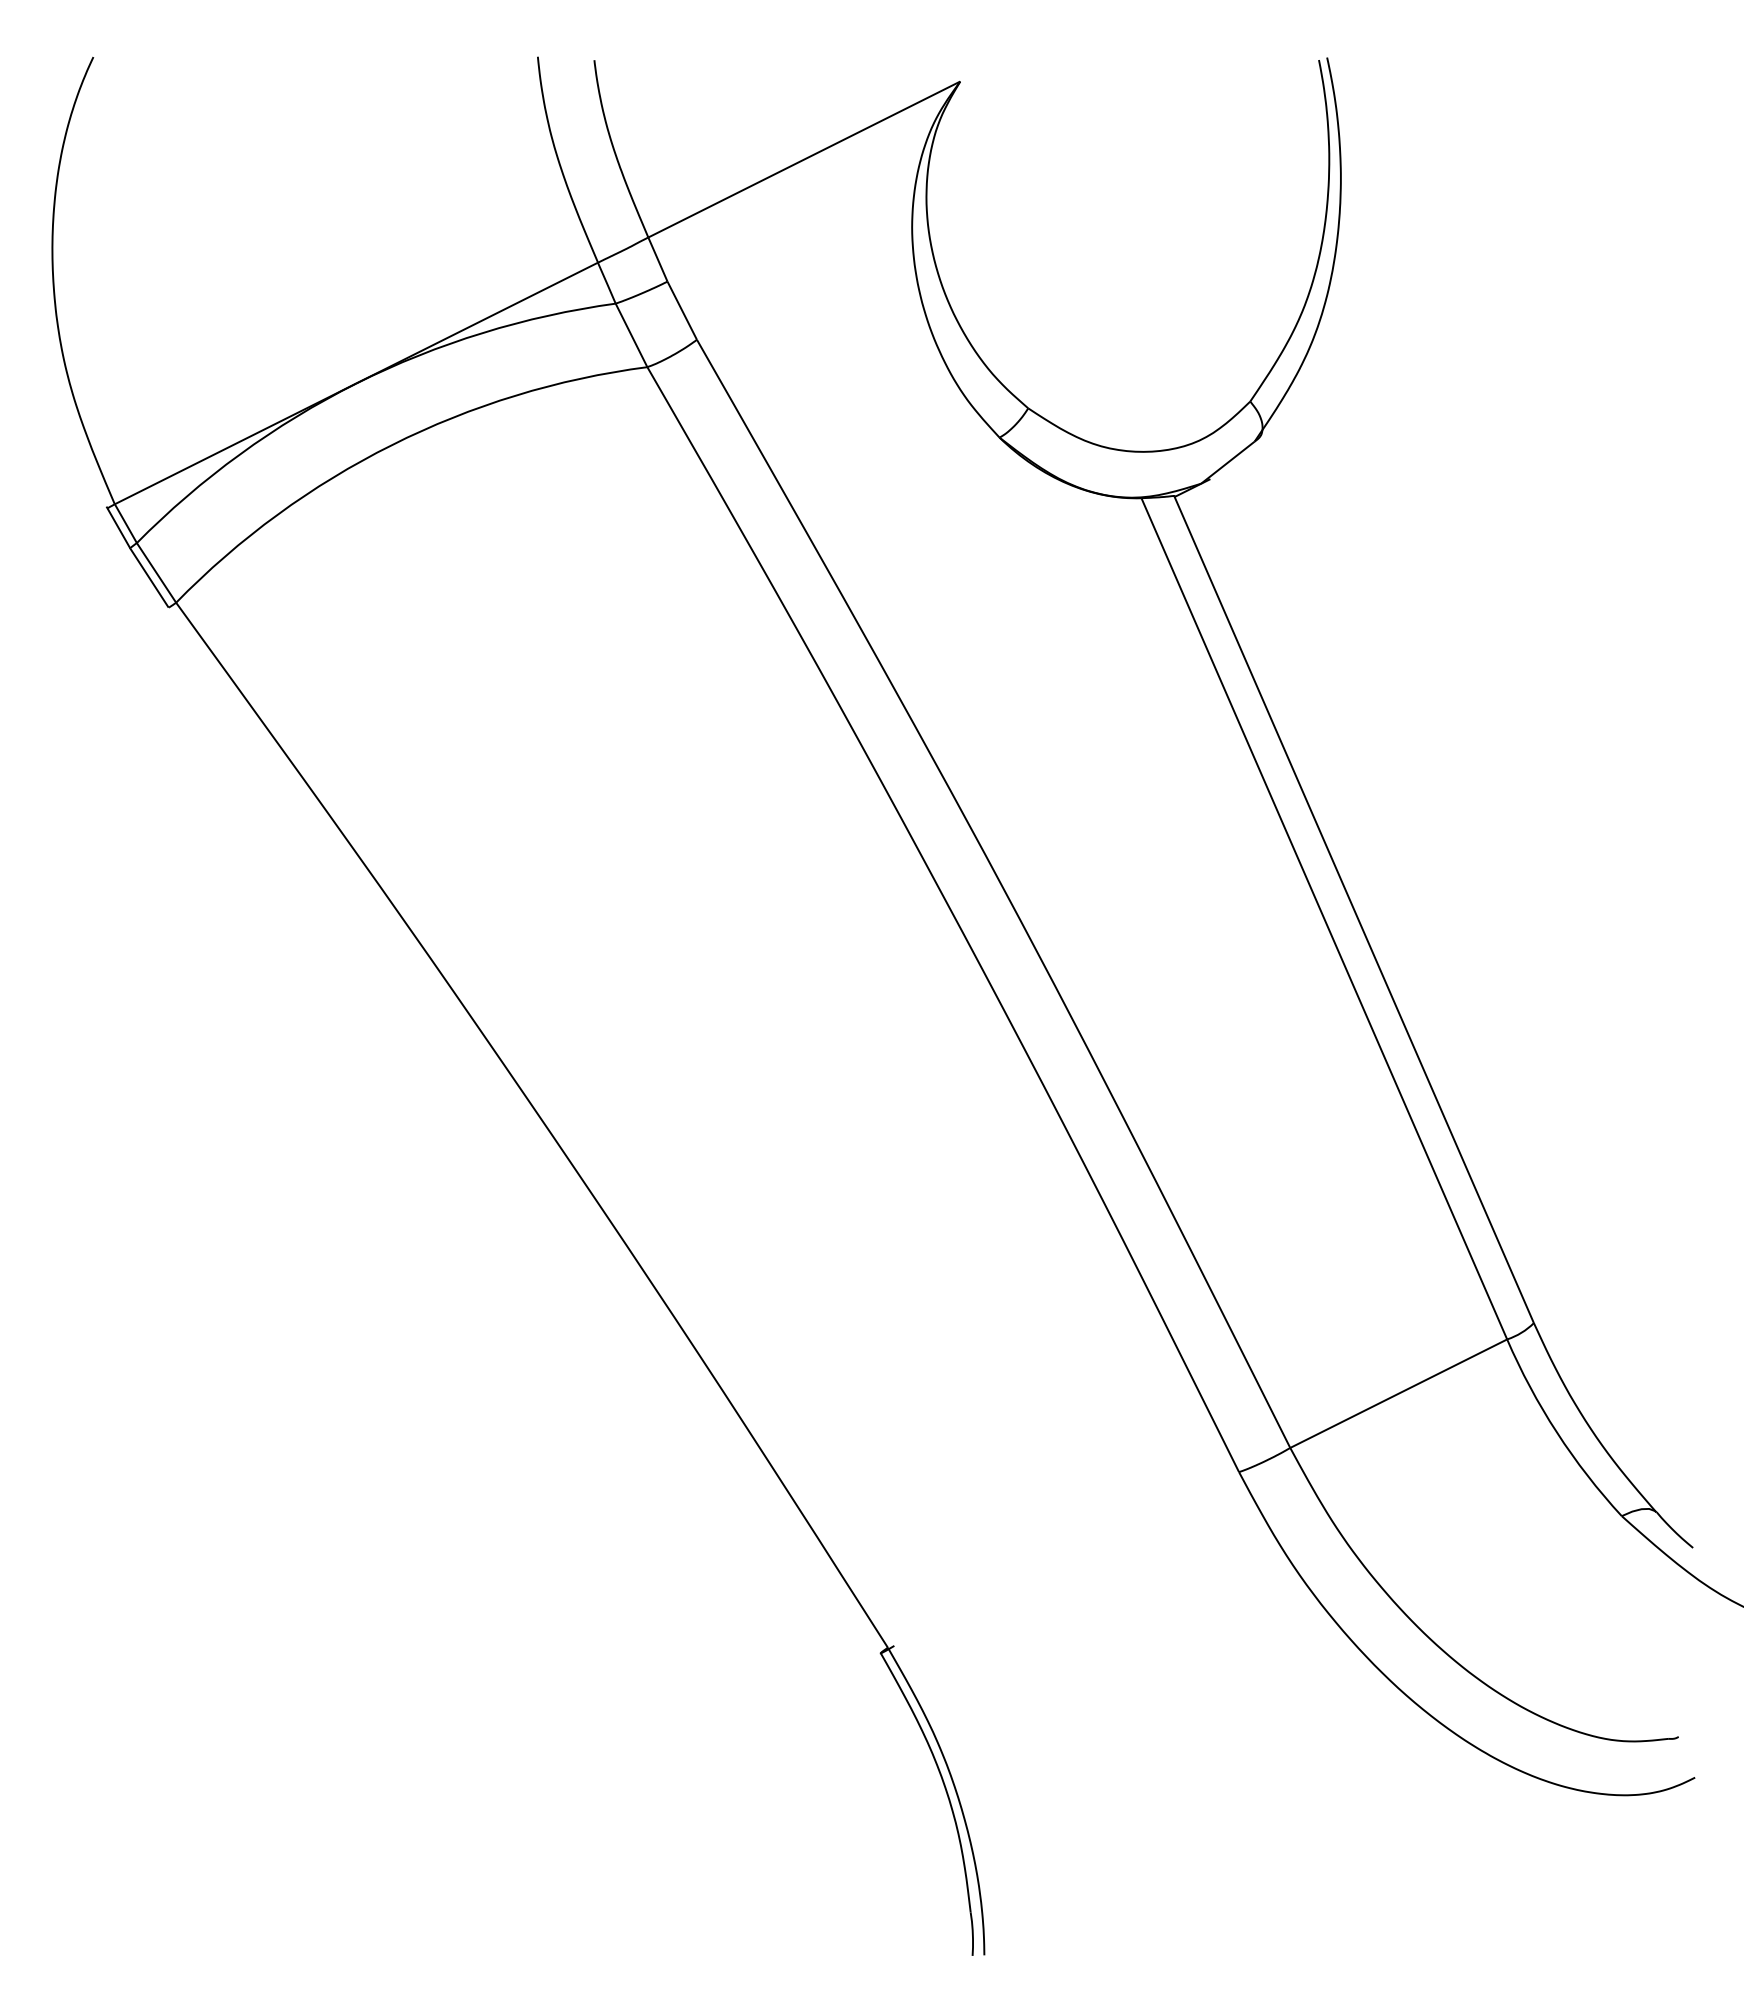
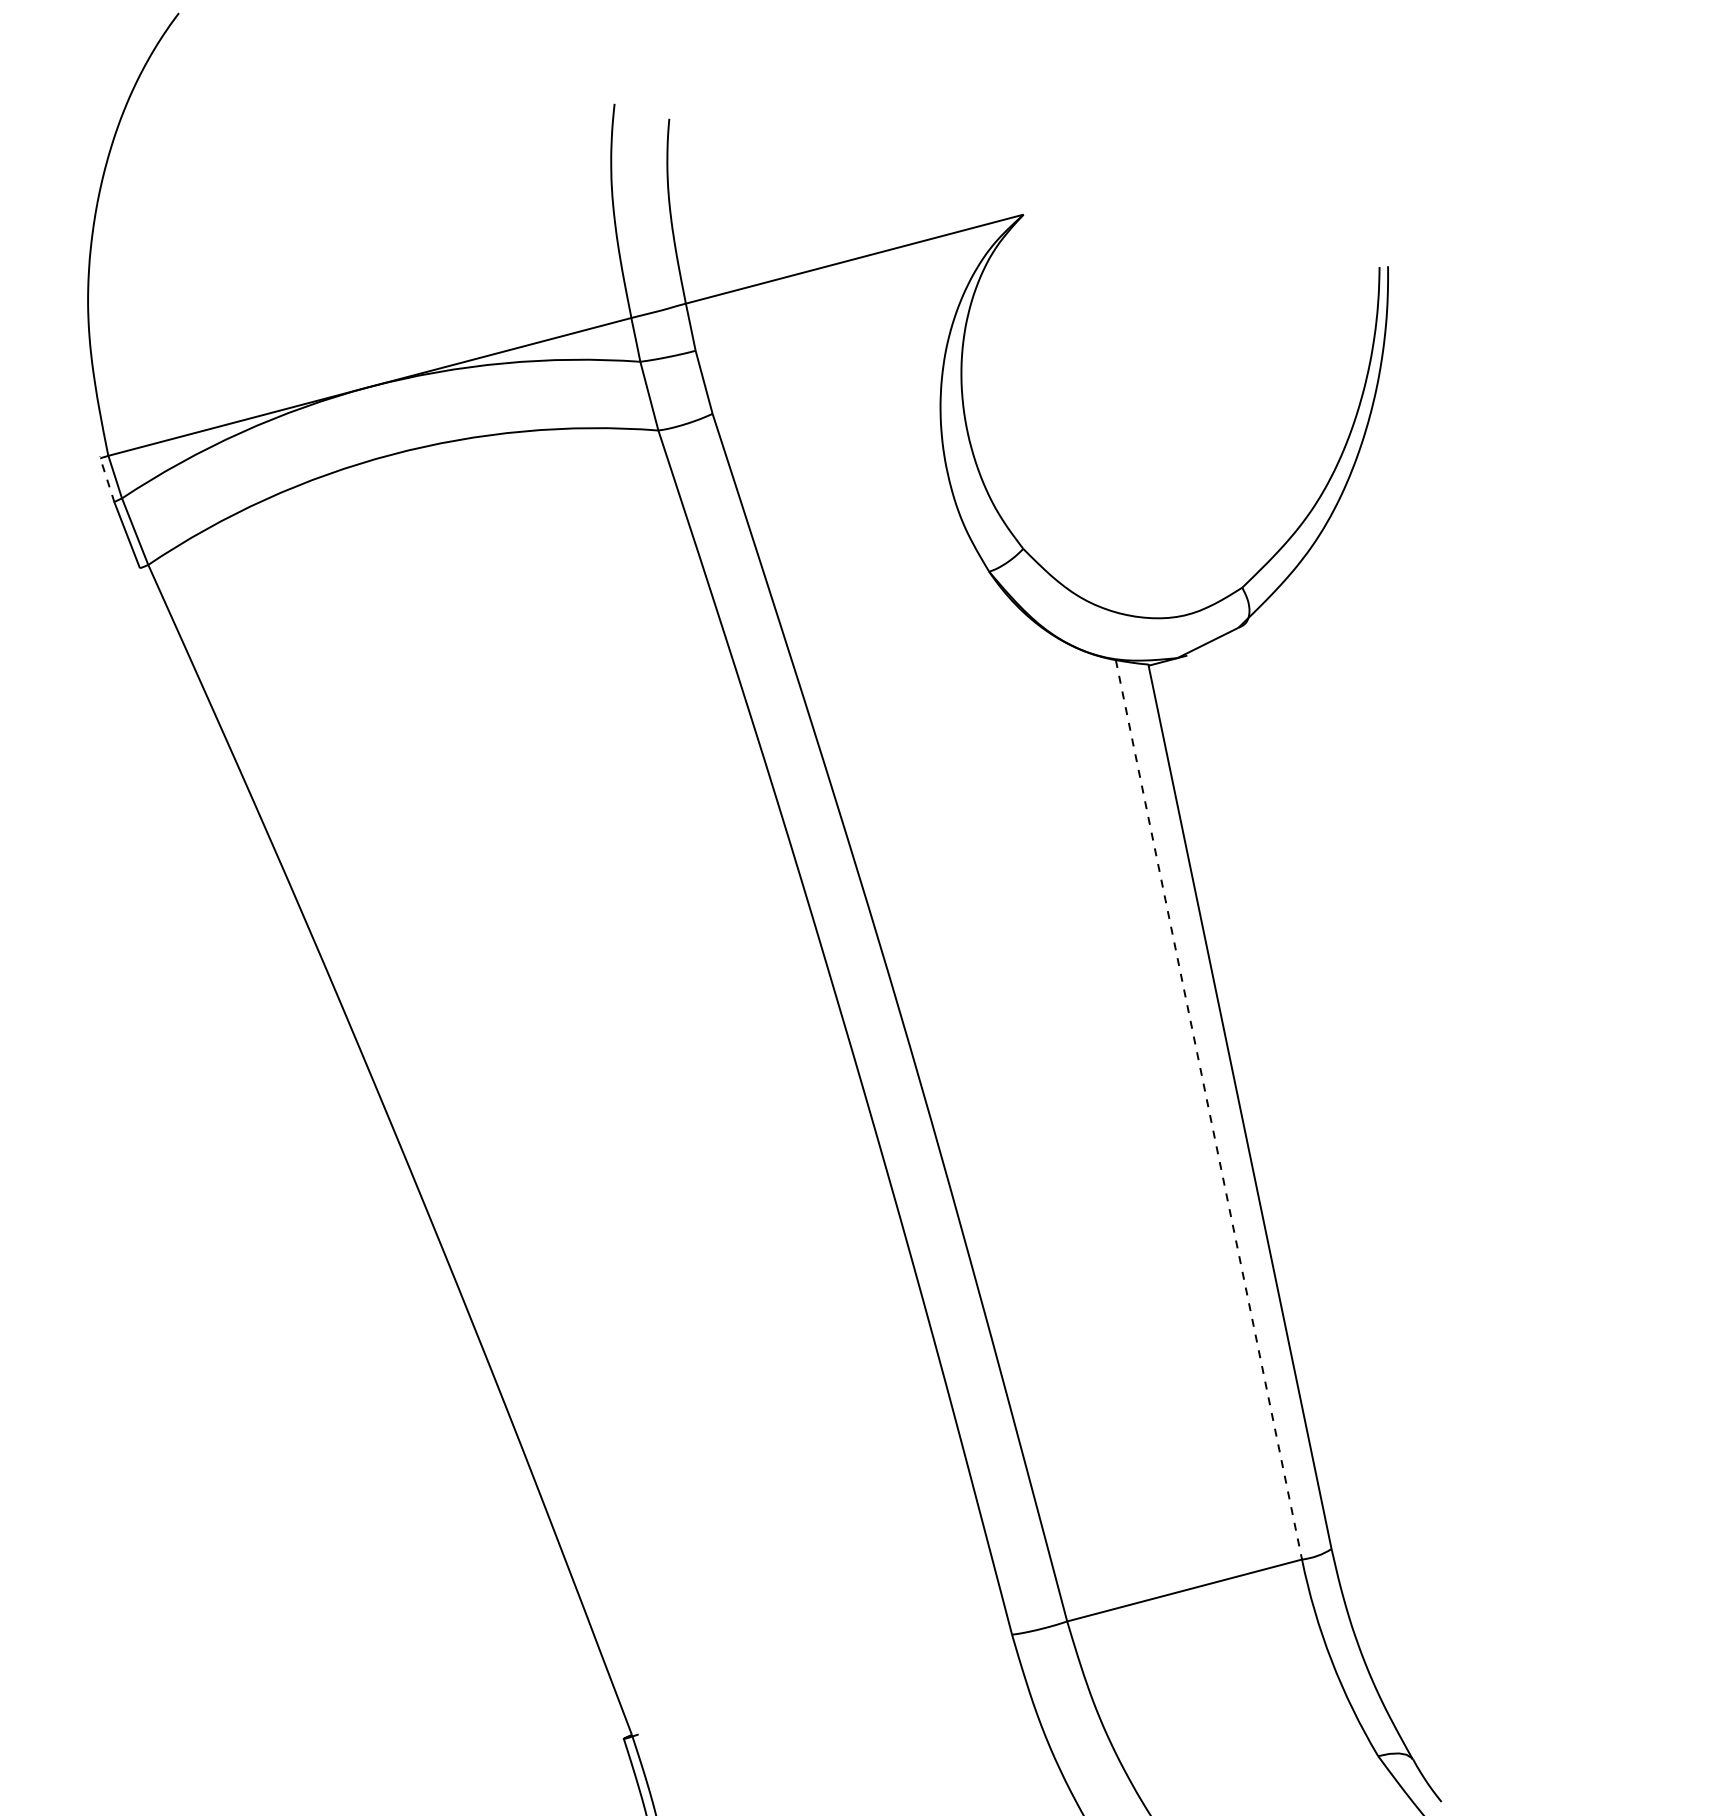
line: (118, 527) -> (107, 479), solid -> dashed
line: (1324, 918) -> (1209, 1109), solid -> dashed

